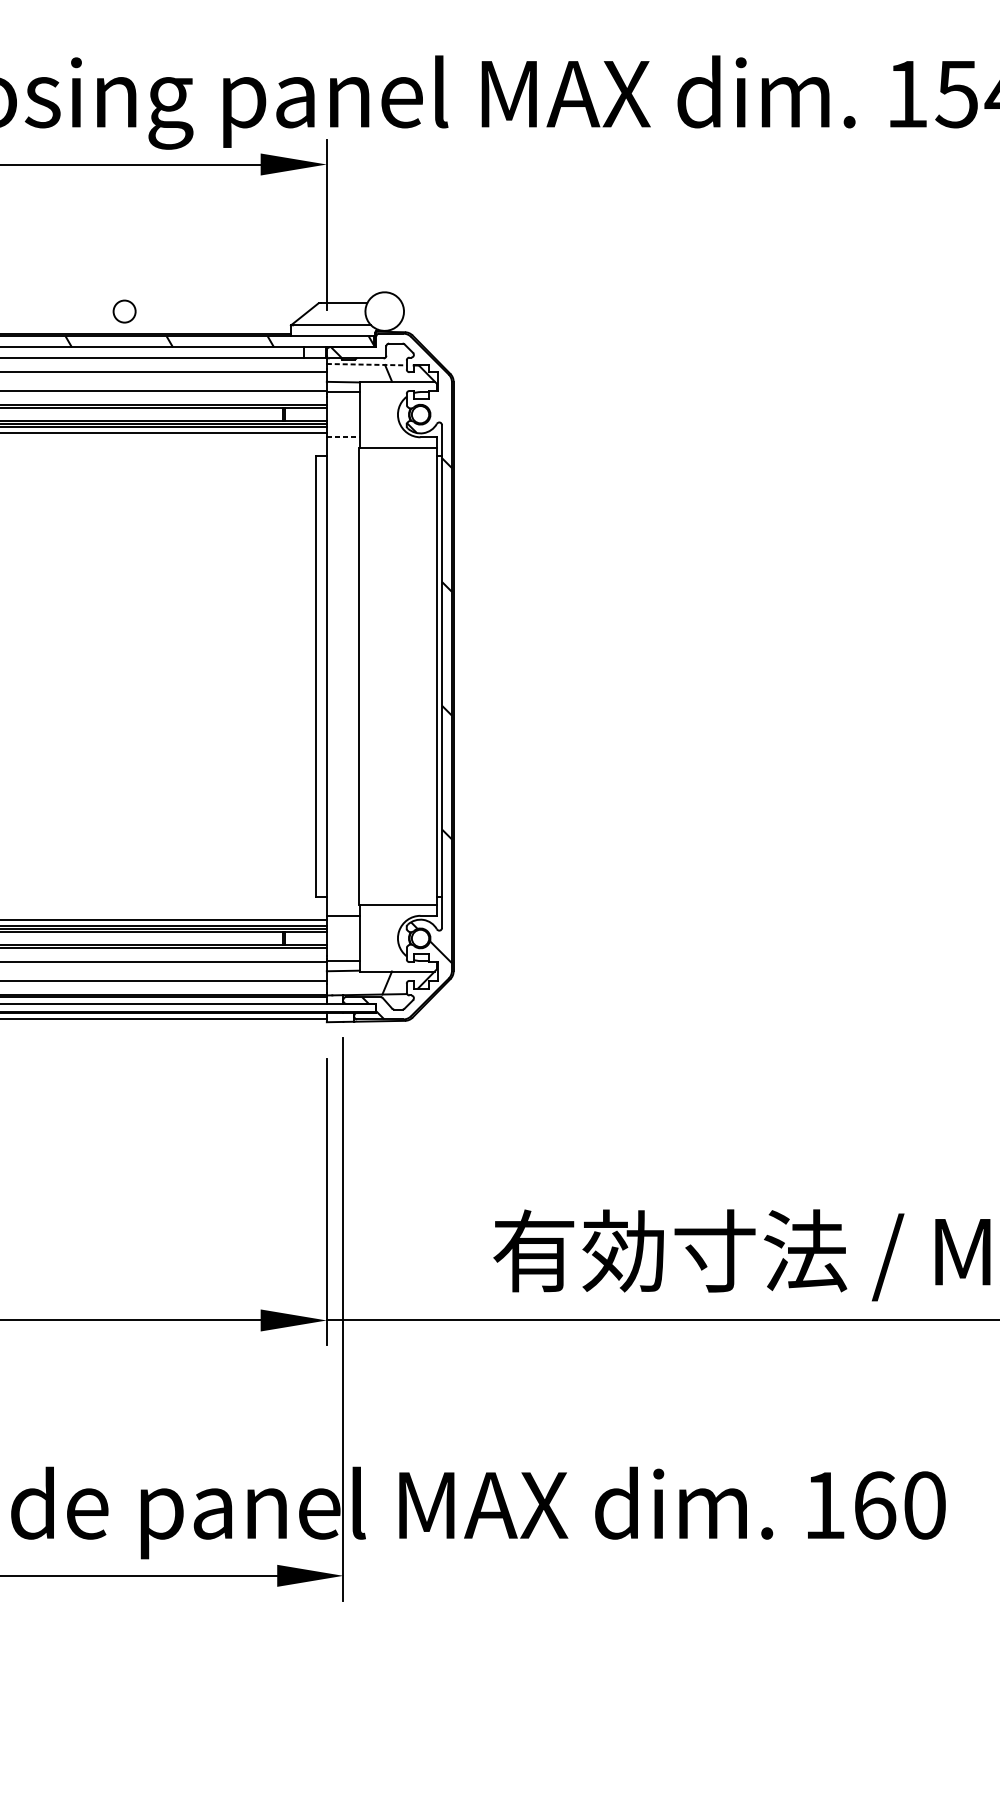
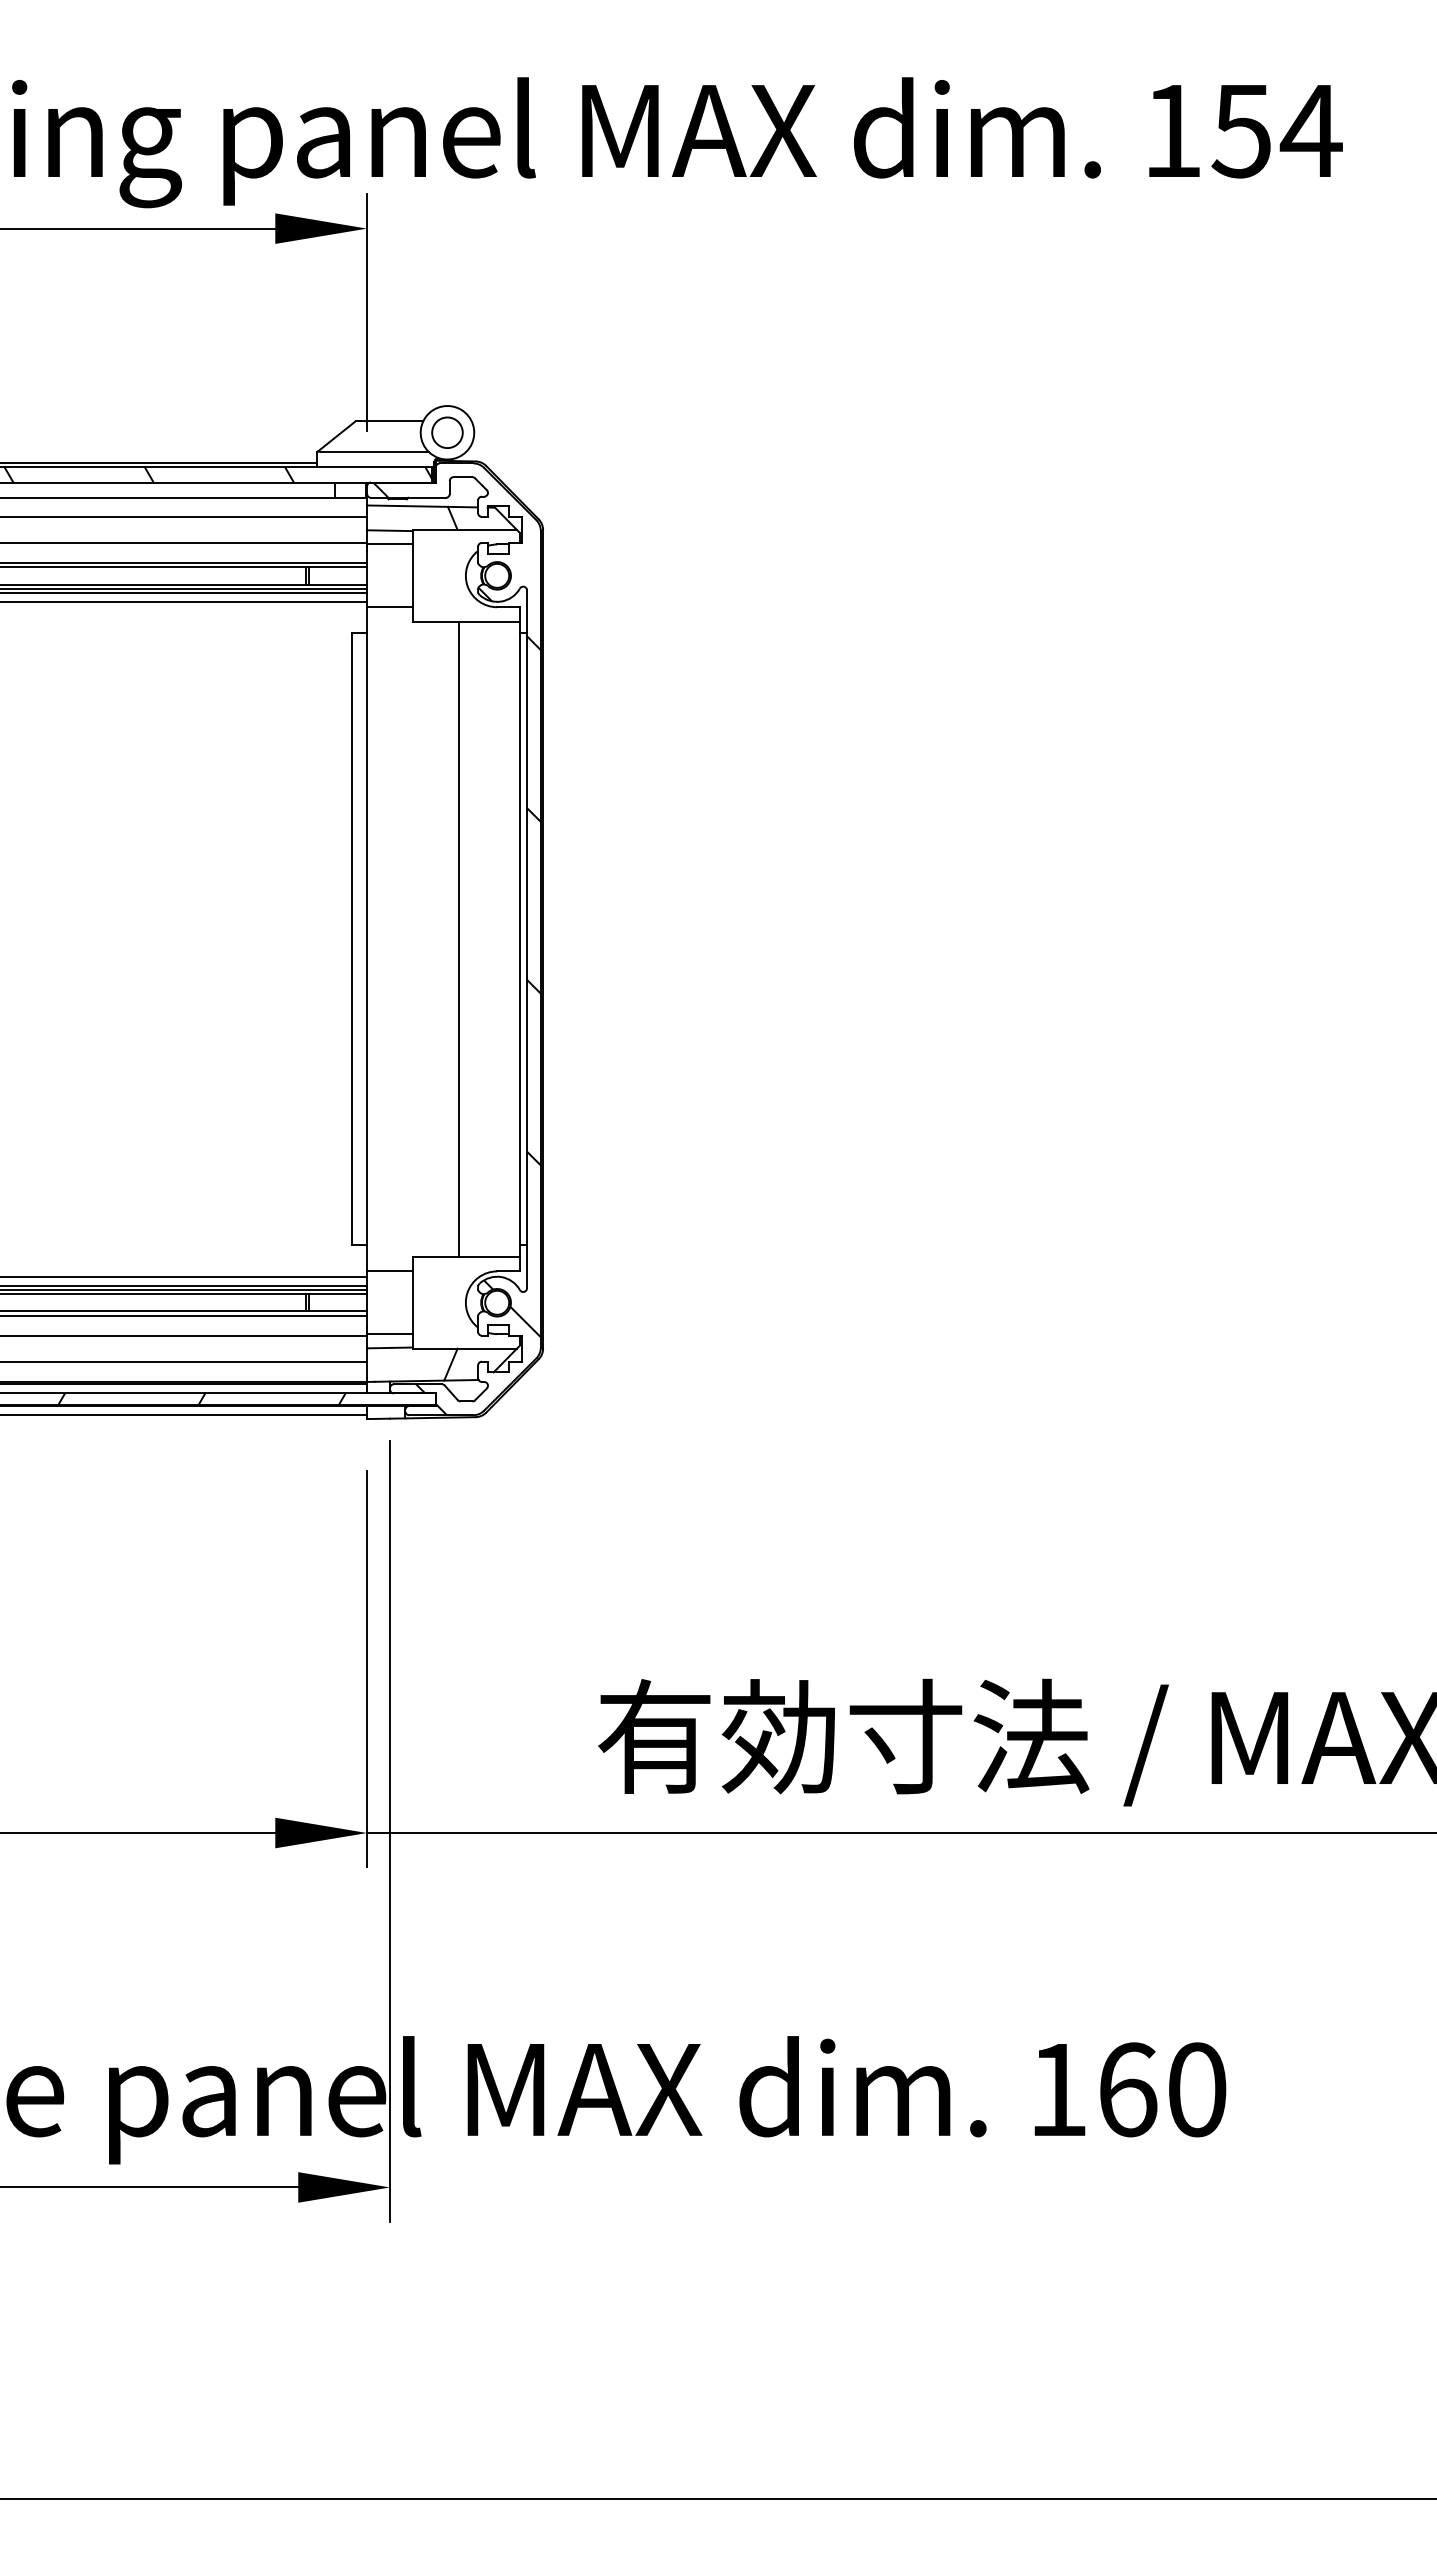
circle: (124, 311) -> (447, 432), moved
line: (367, 364) -> (423, 506), dashed -> solid
line: (343, 437) -> (390, 607), dashed -> solid
line: (358, 675) -> (458, 938), moved
hatch: (207, 1007) -> (201, 1398), added

